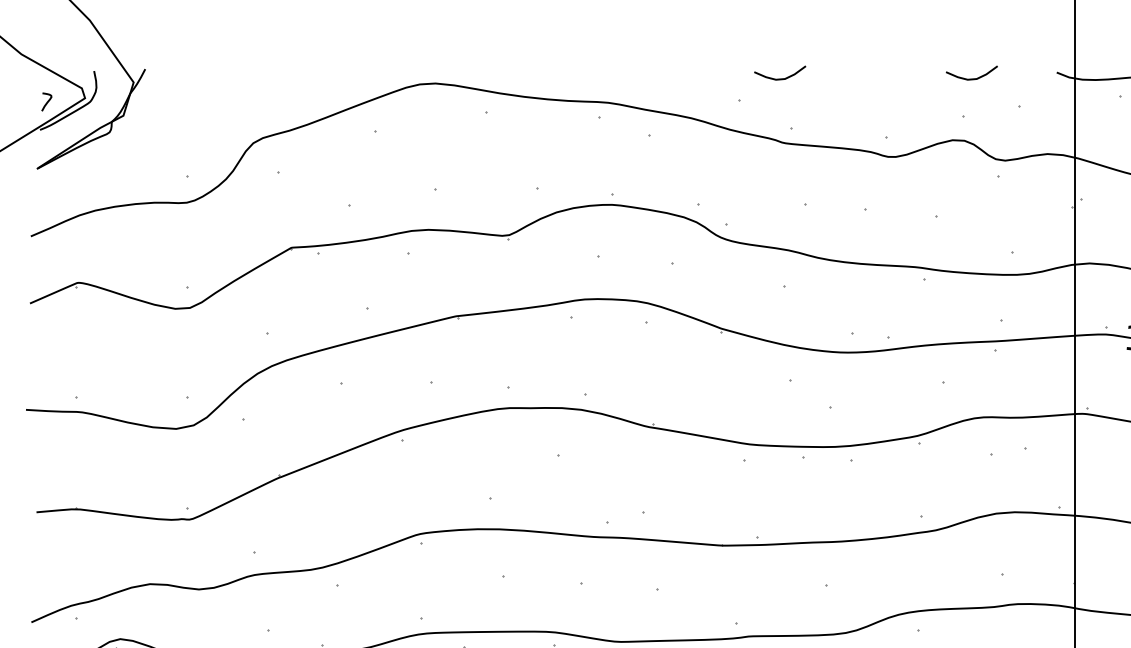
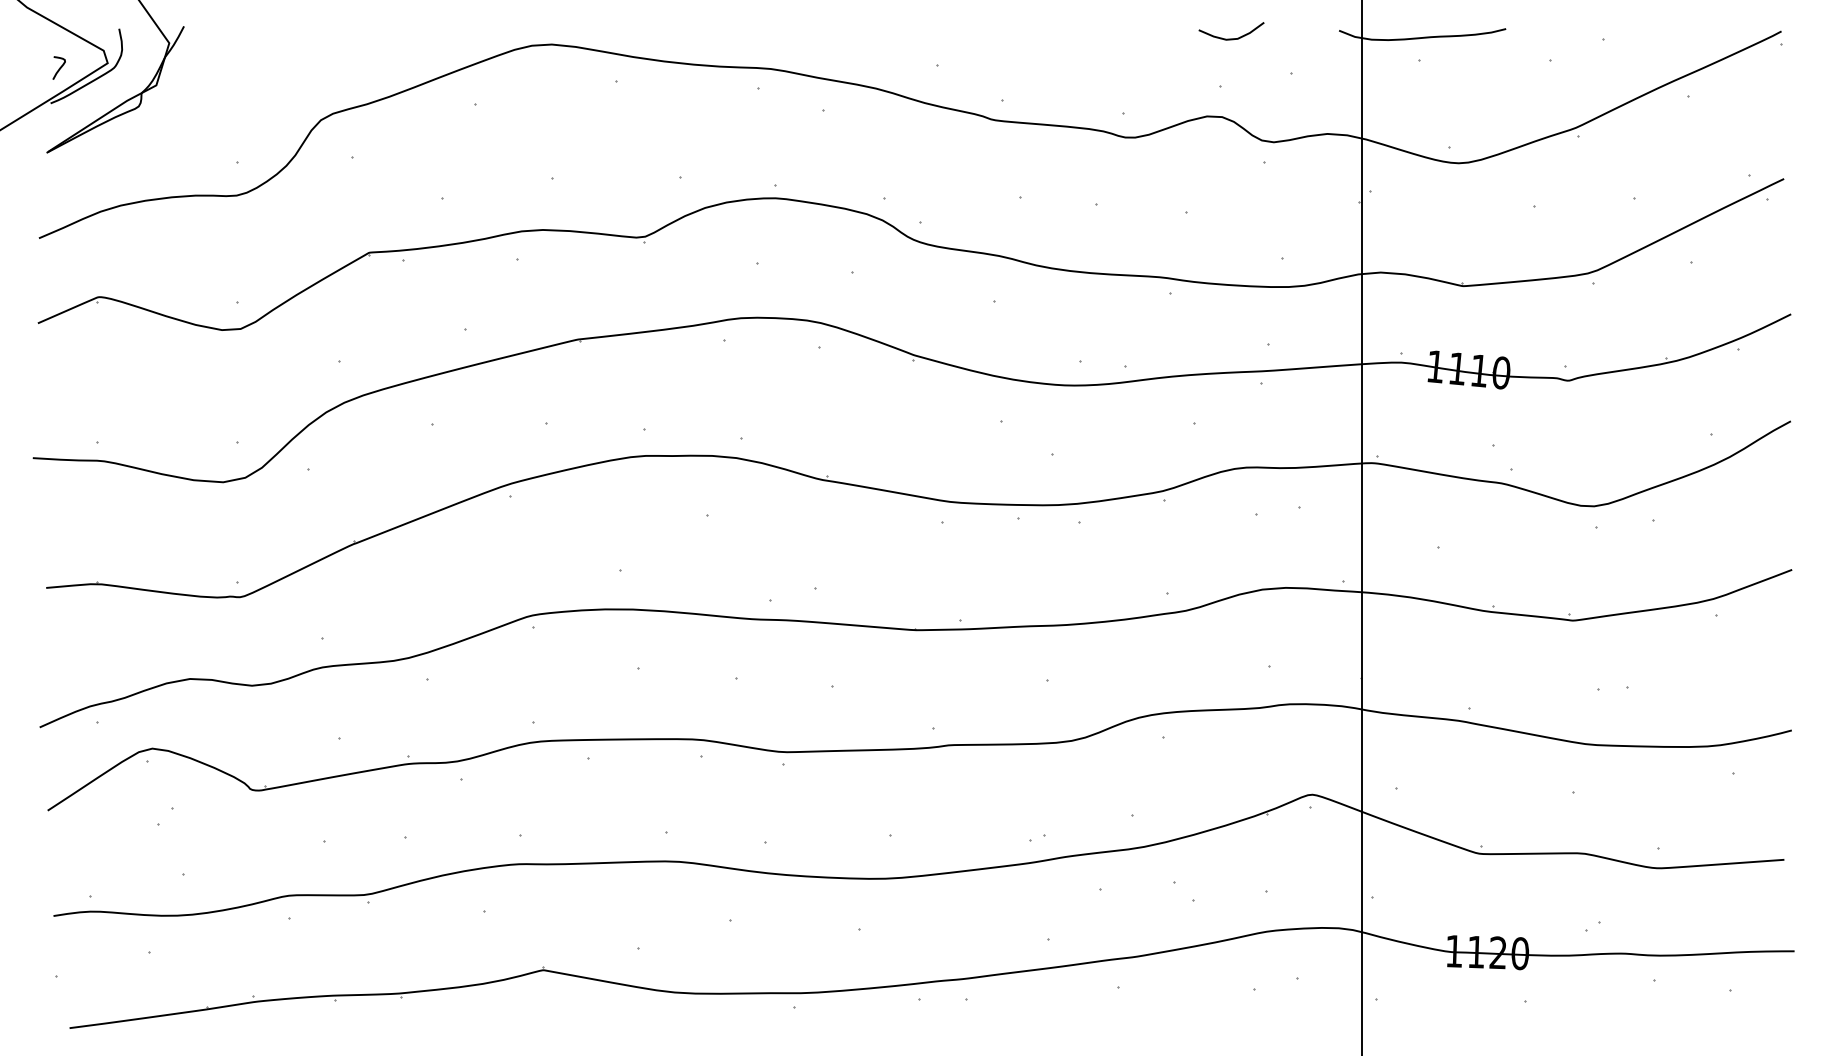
curve: (780, 78) -> (988, 38), removed

